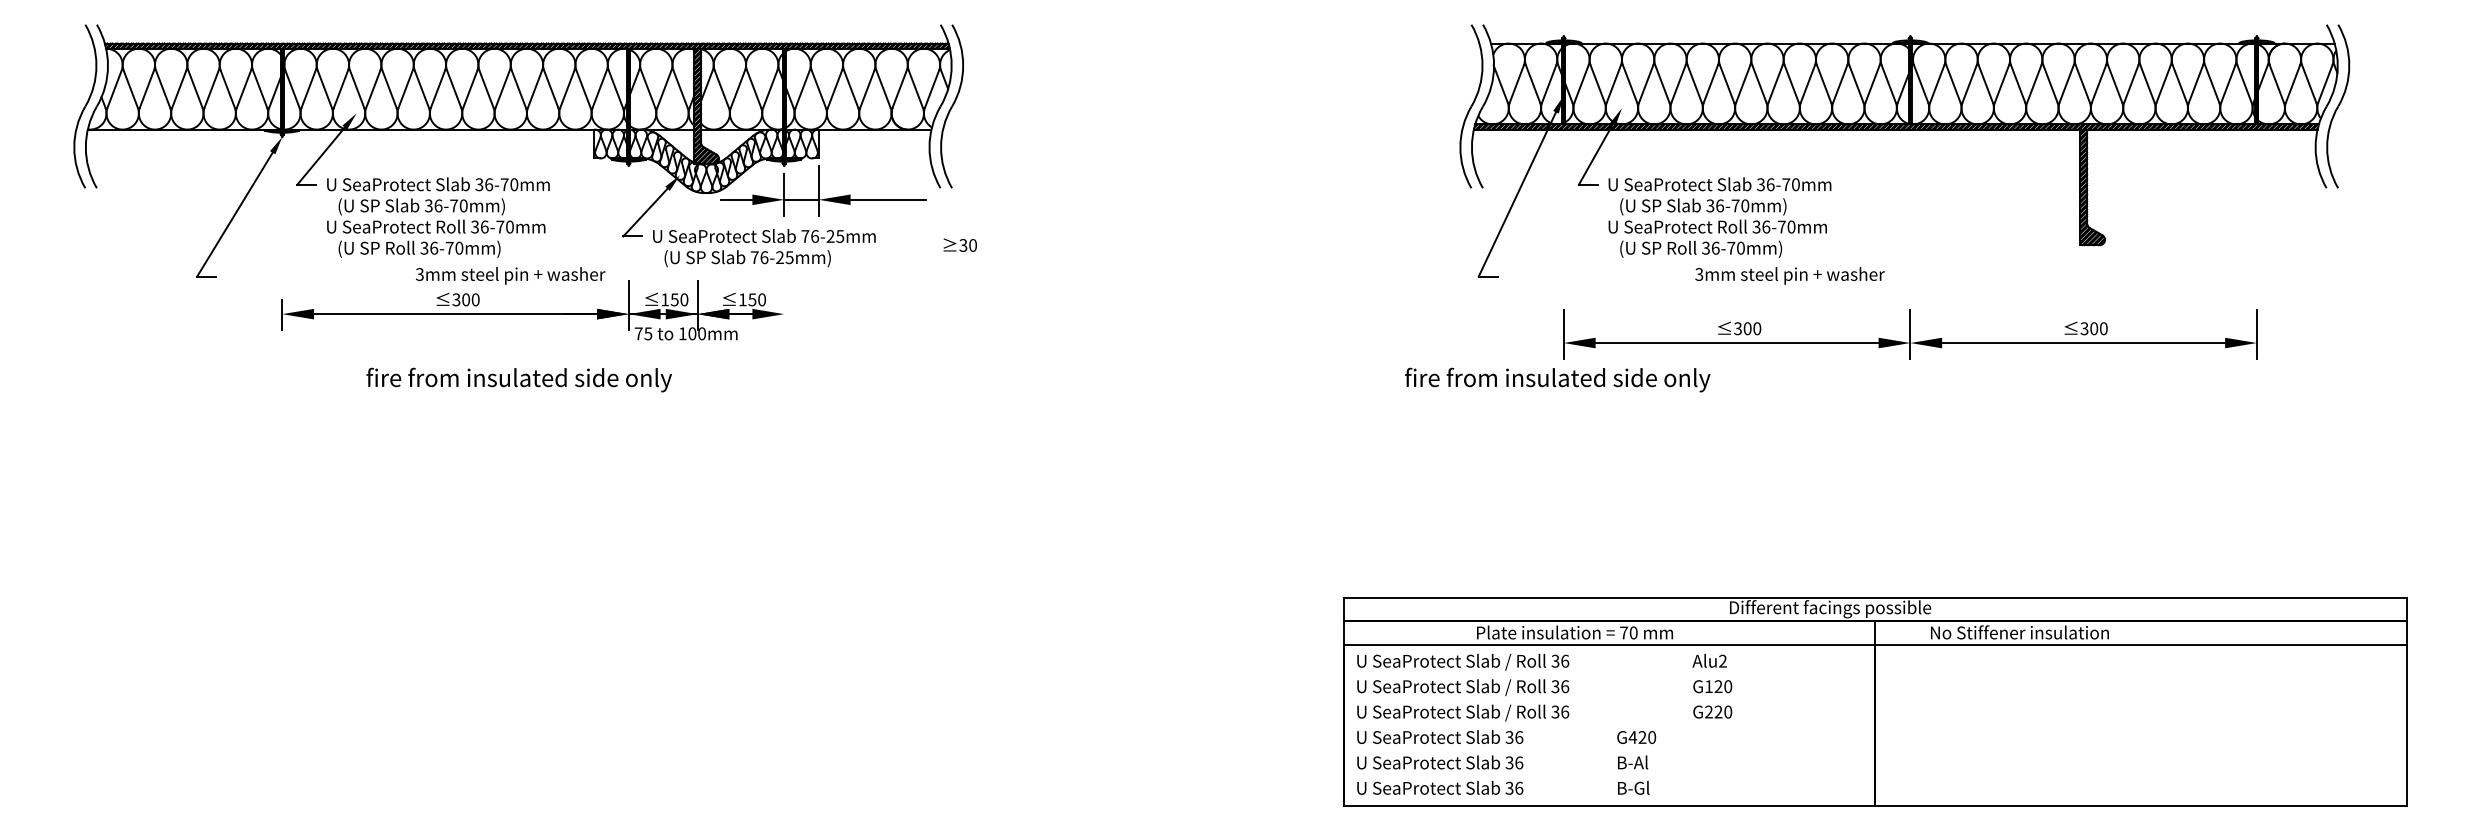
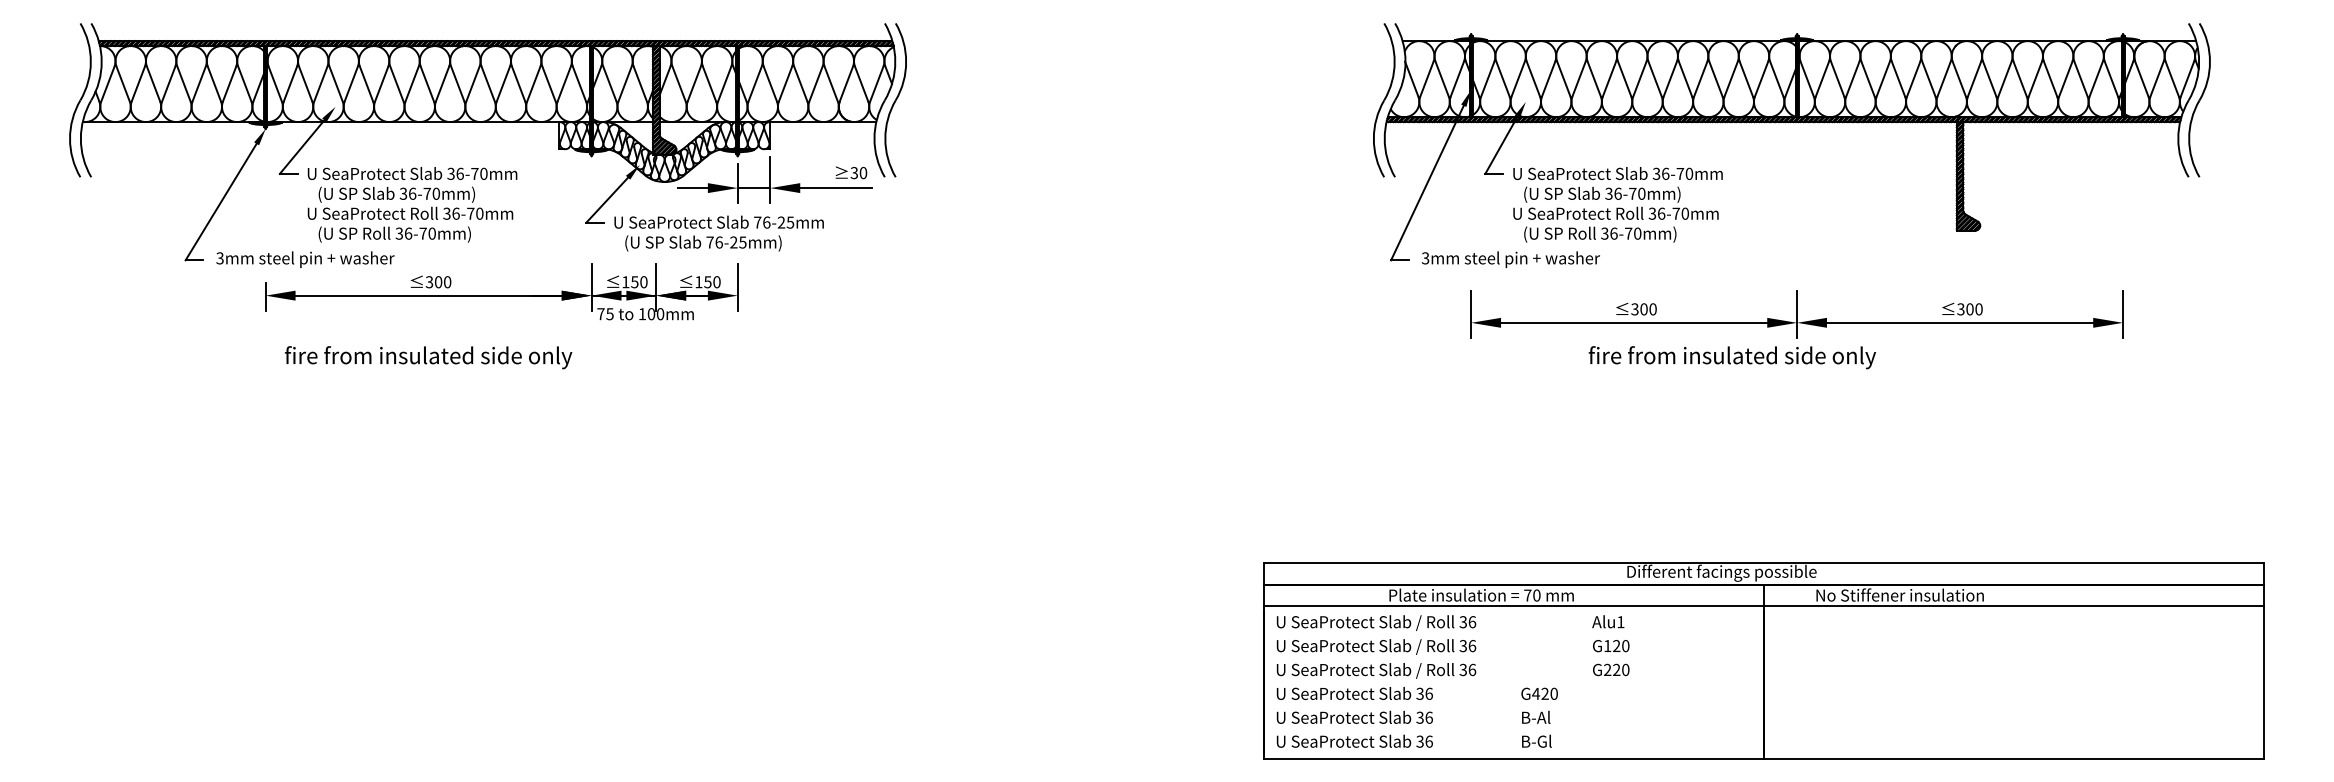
text: (960, 244) -> (851, 172), moved
text: (510, 275) -> (305, 259), moved
text: (1789, 275) -> (1510, 259), moved
line: (783, 305) -> (737, 287), added
text: (519, 379) -> (428, 357), moved
text: (1556, 379) -> (1731, 357), moved
text: (1722, 661) -> (1620, 622), Alu2 -> Alu1

